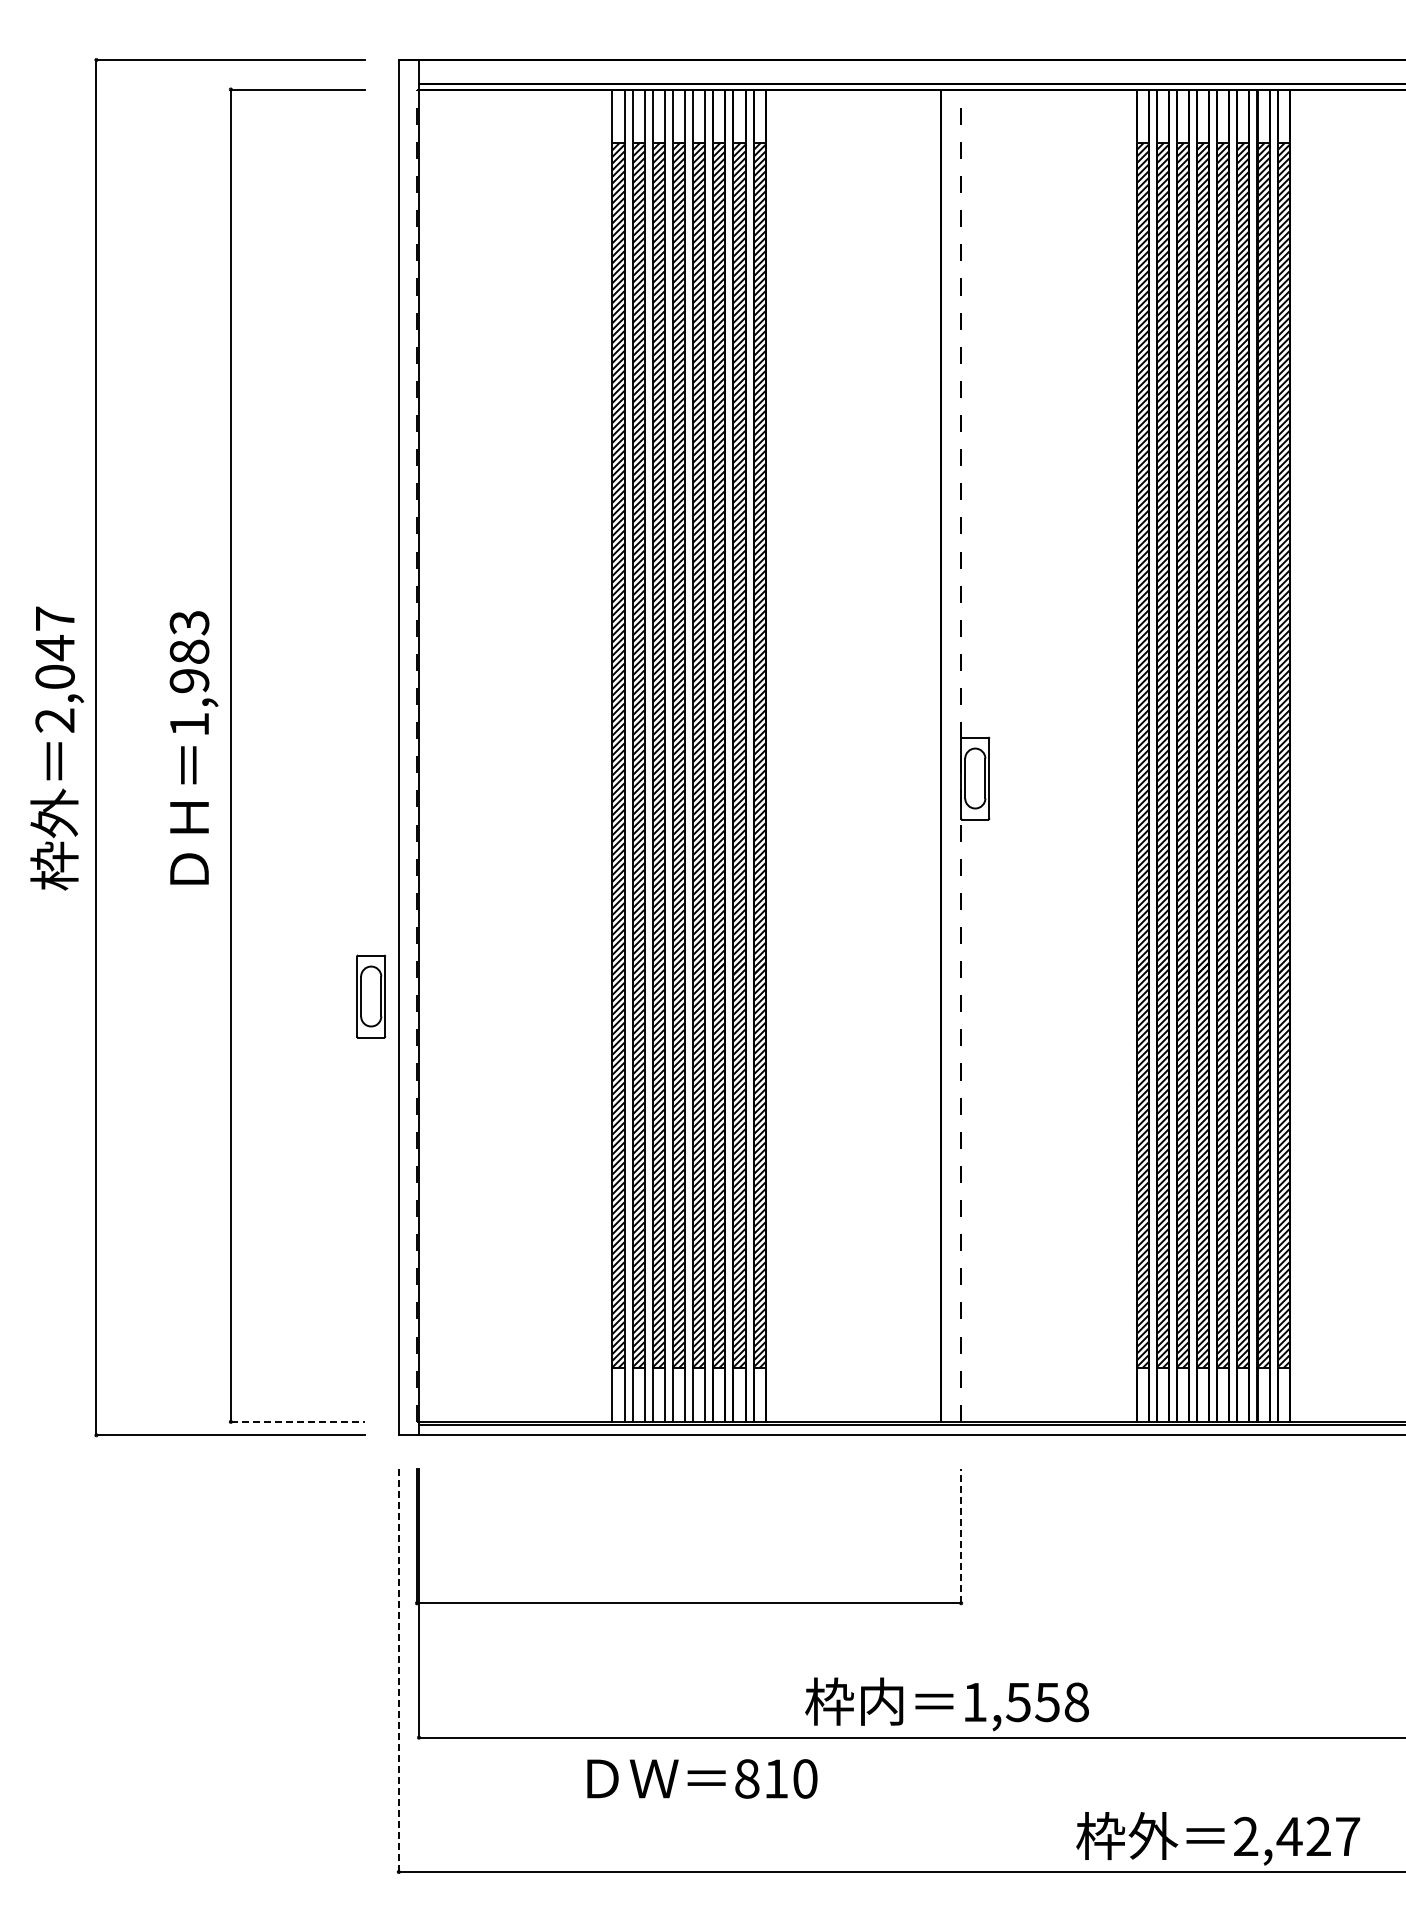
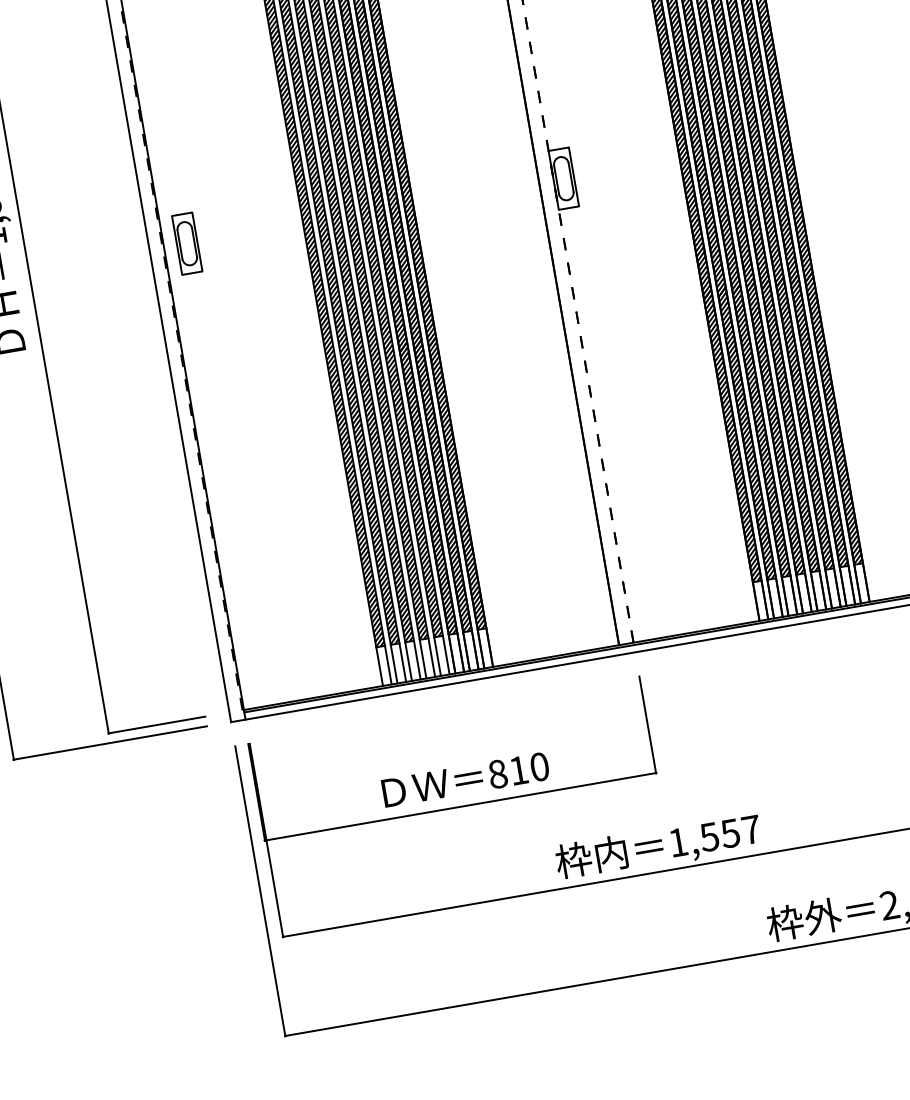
part: (371, 996) -> (187, 243), moved
line: (298, 1421) -> (157, 724), dashed -> solid
line: (961, 1535) -> (647, 724), dashed -> solid
line: (398, 1670) -> (260, 891), dashed -> solid
text: (1076, 1702) -> (751, 830), 1,558 -> 1,557
text: (702, 1778) -> (465, 779), moved

